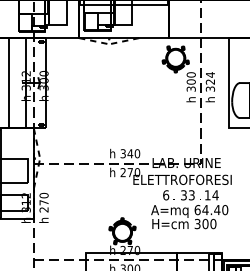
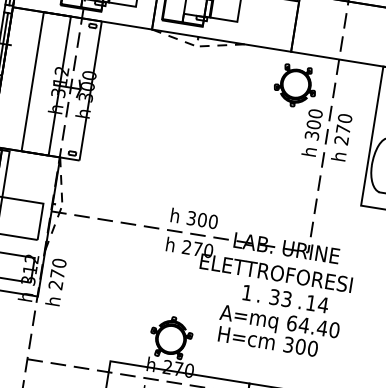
text: (210, 81) -> (343, 128), 324 -> 270
text: (130, 153) -> (202, 219), 340 -> 300
text: (166, 195) -> (247, 293), 6 -> 1

